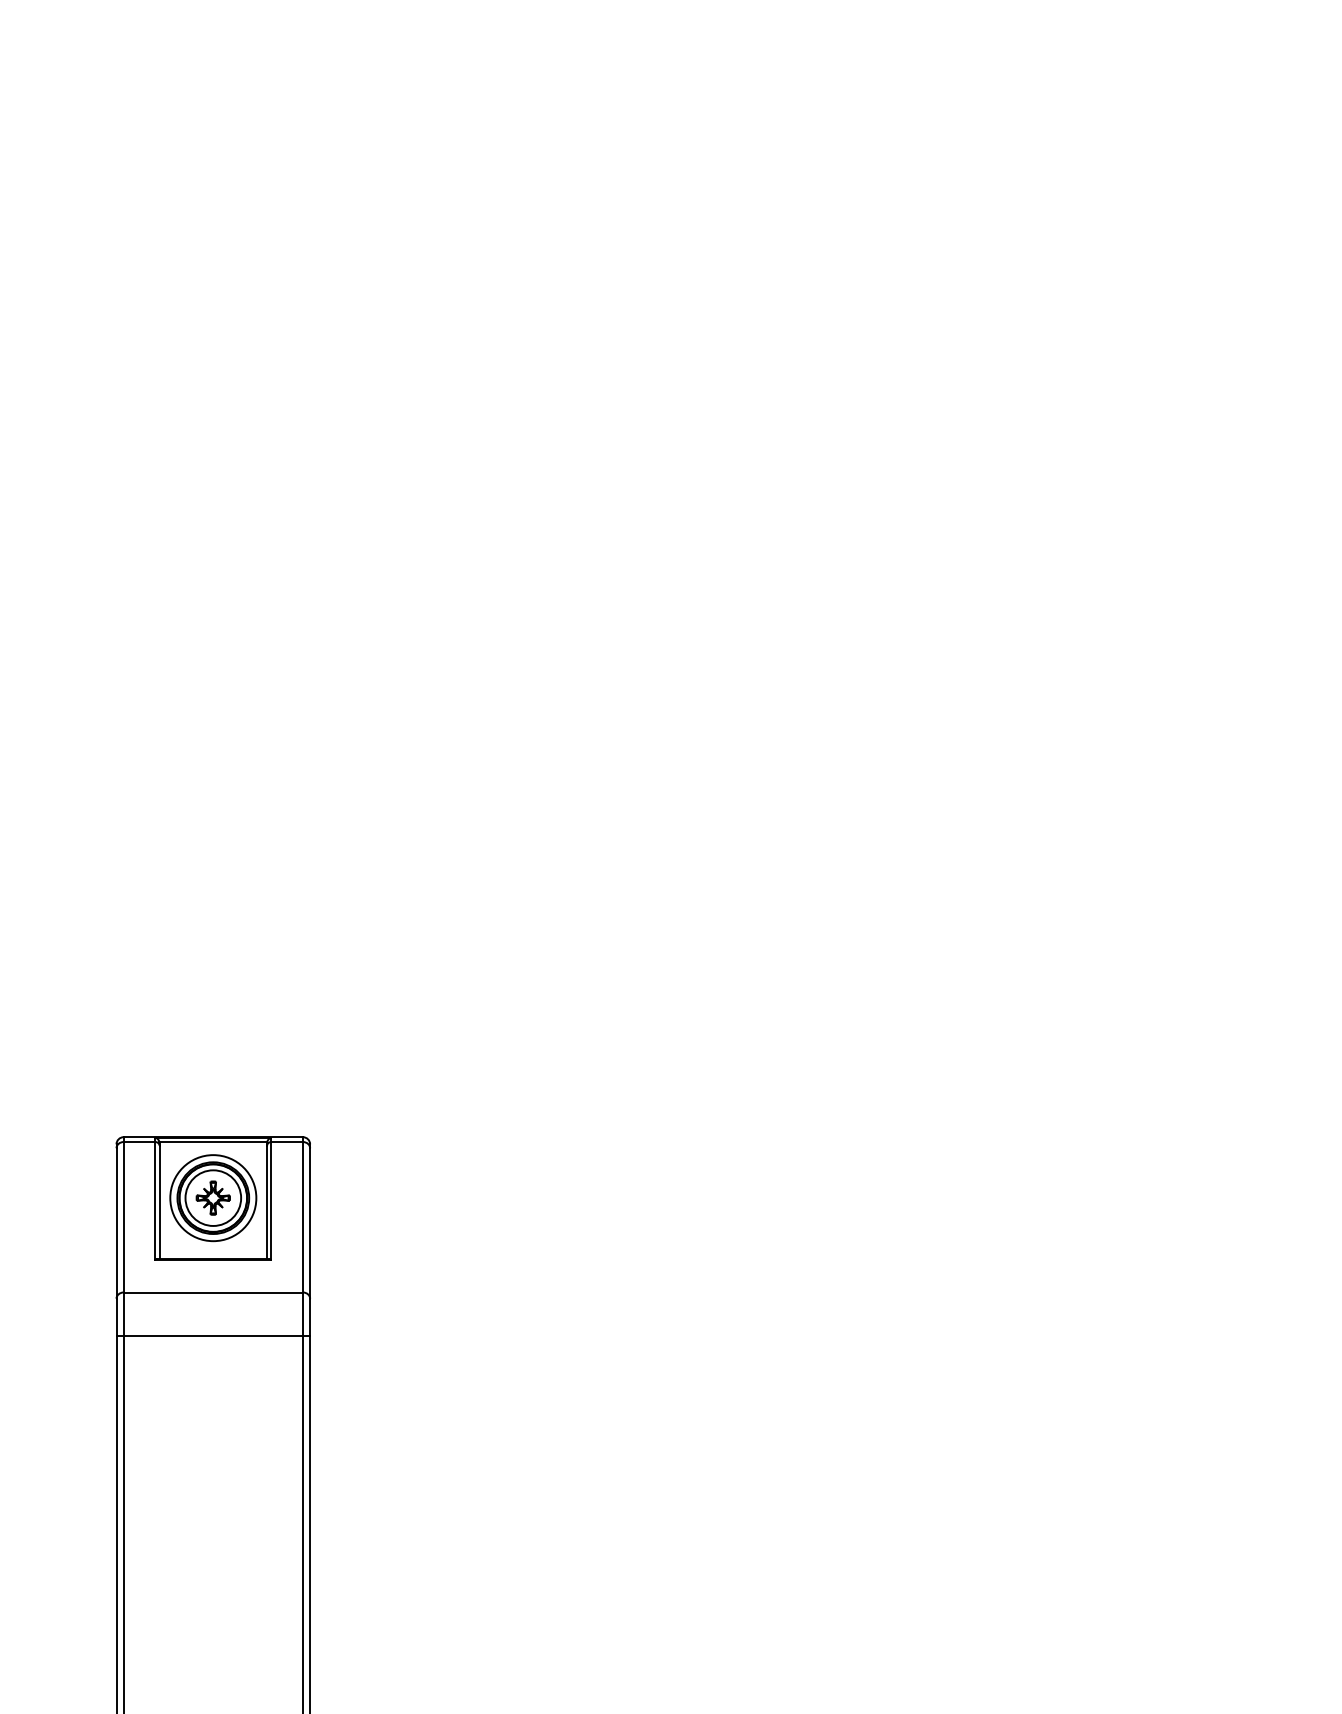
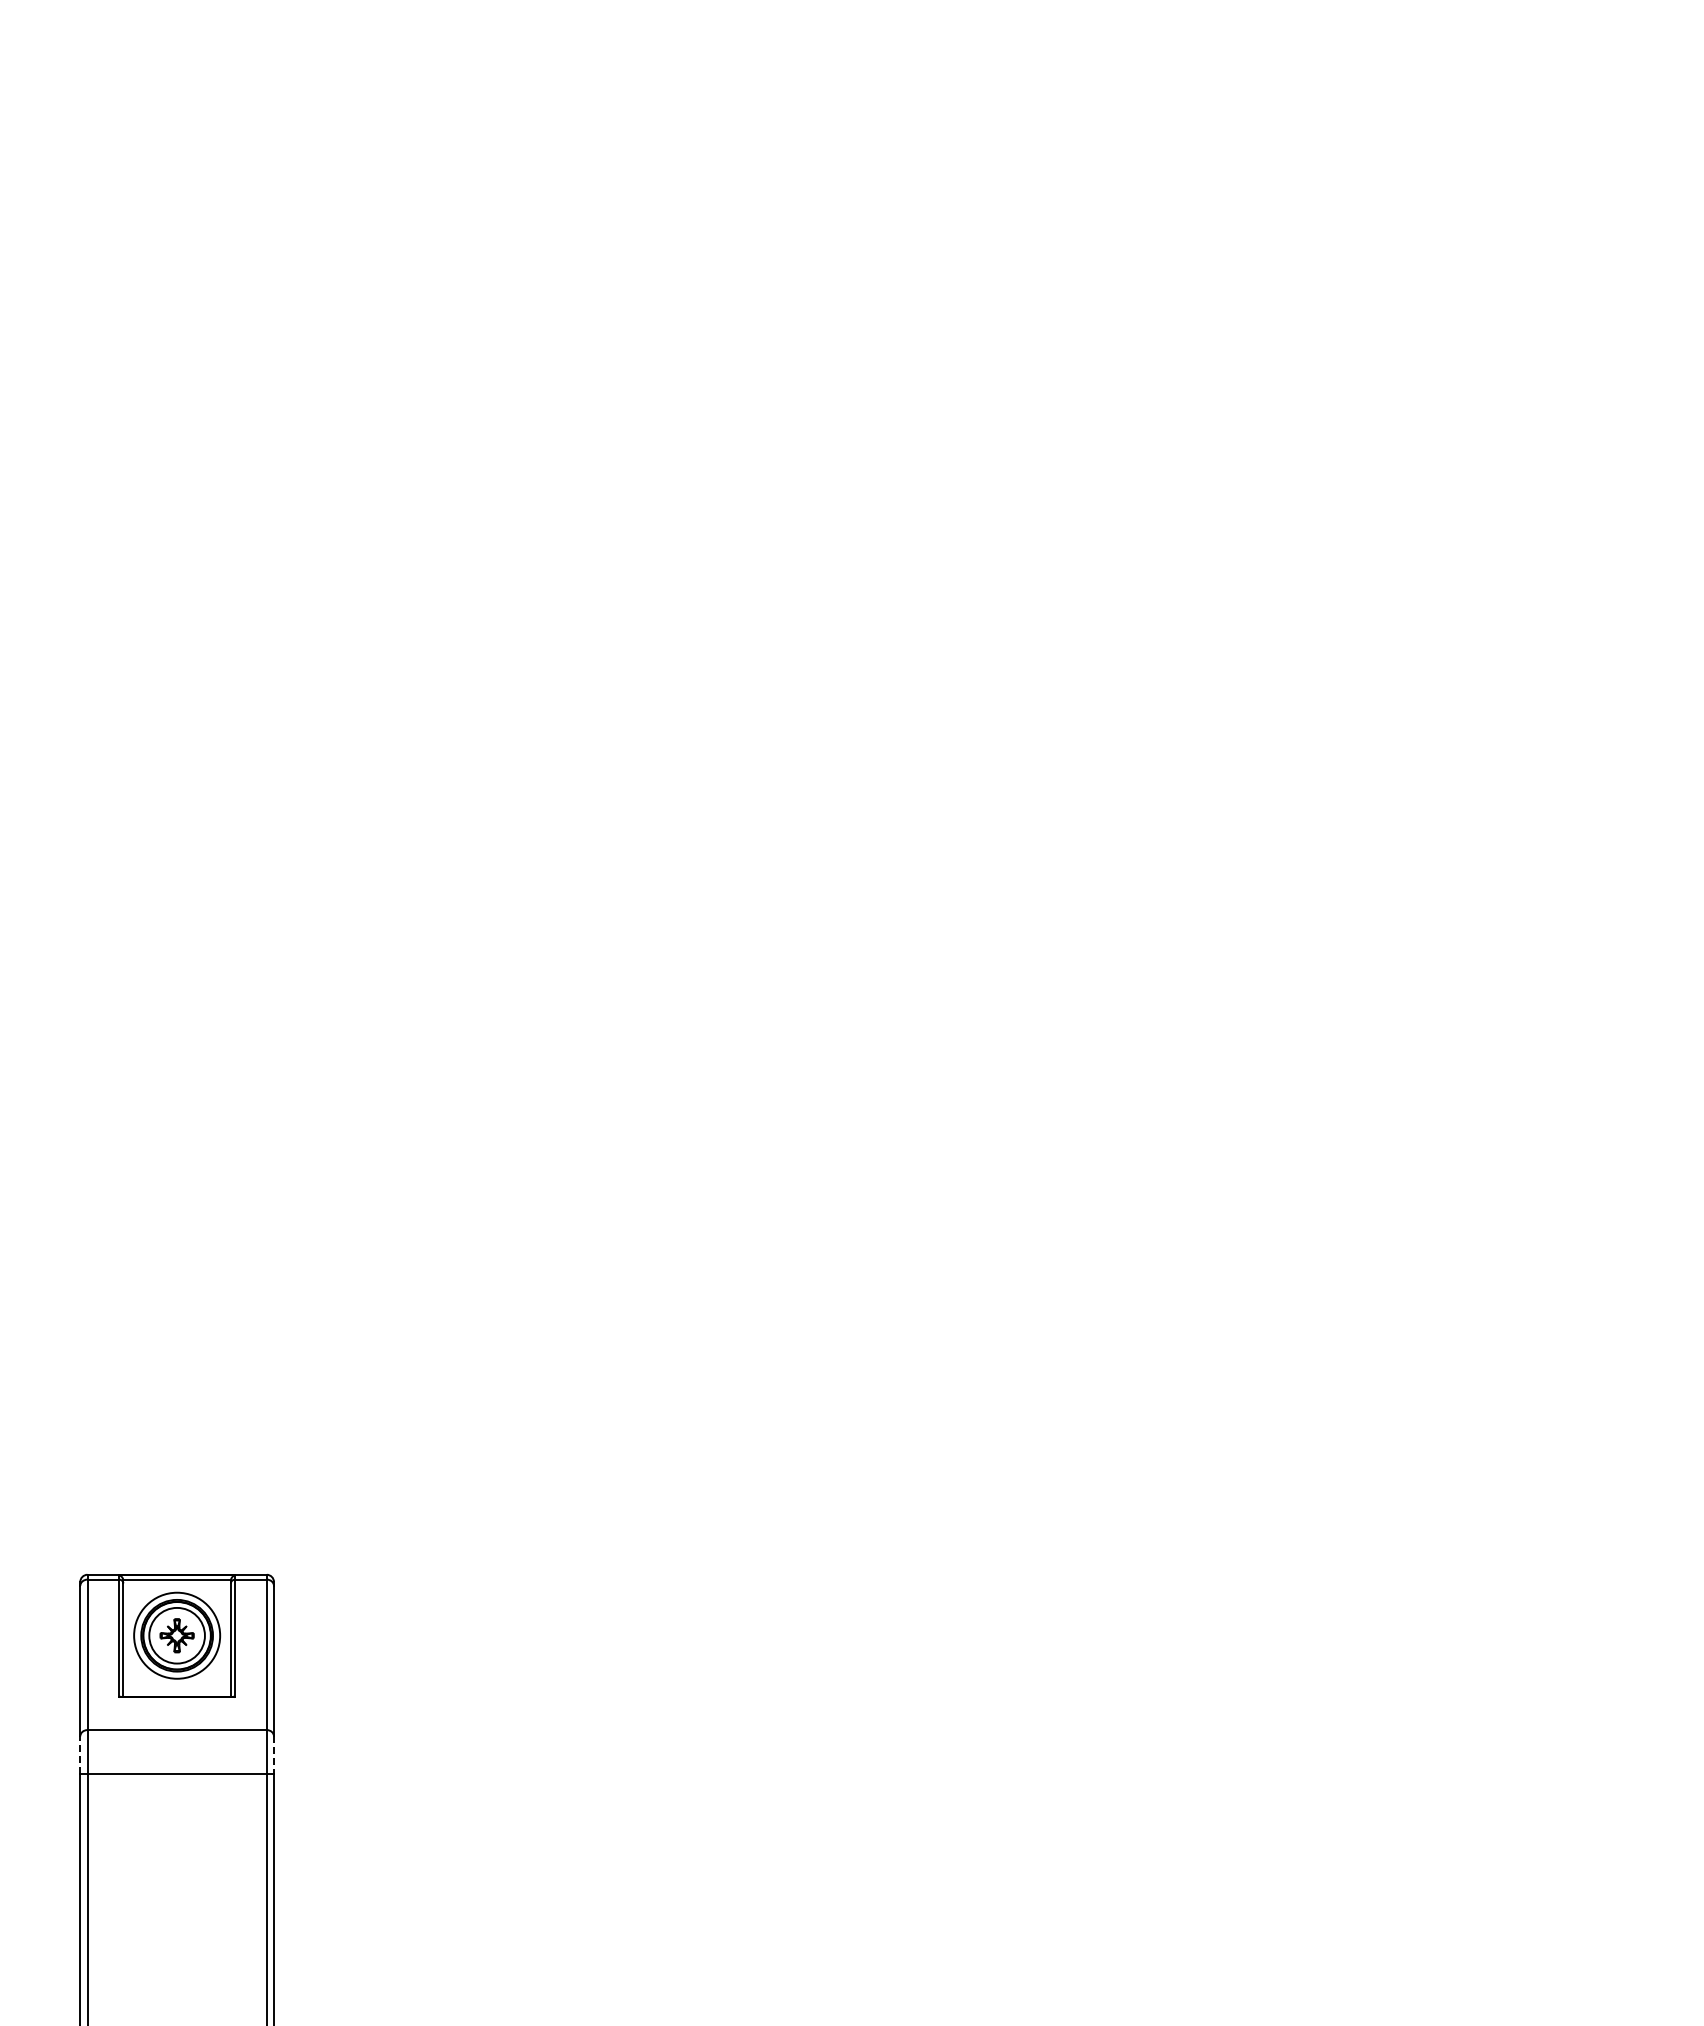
line: (116, 1316) -> (80, 1754), solid -> dashed
line: (309, 1316) -> (273, 1754), solid -> dashed

